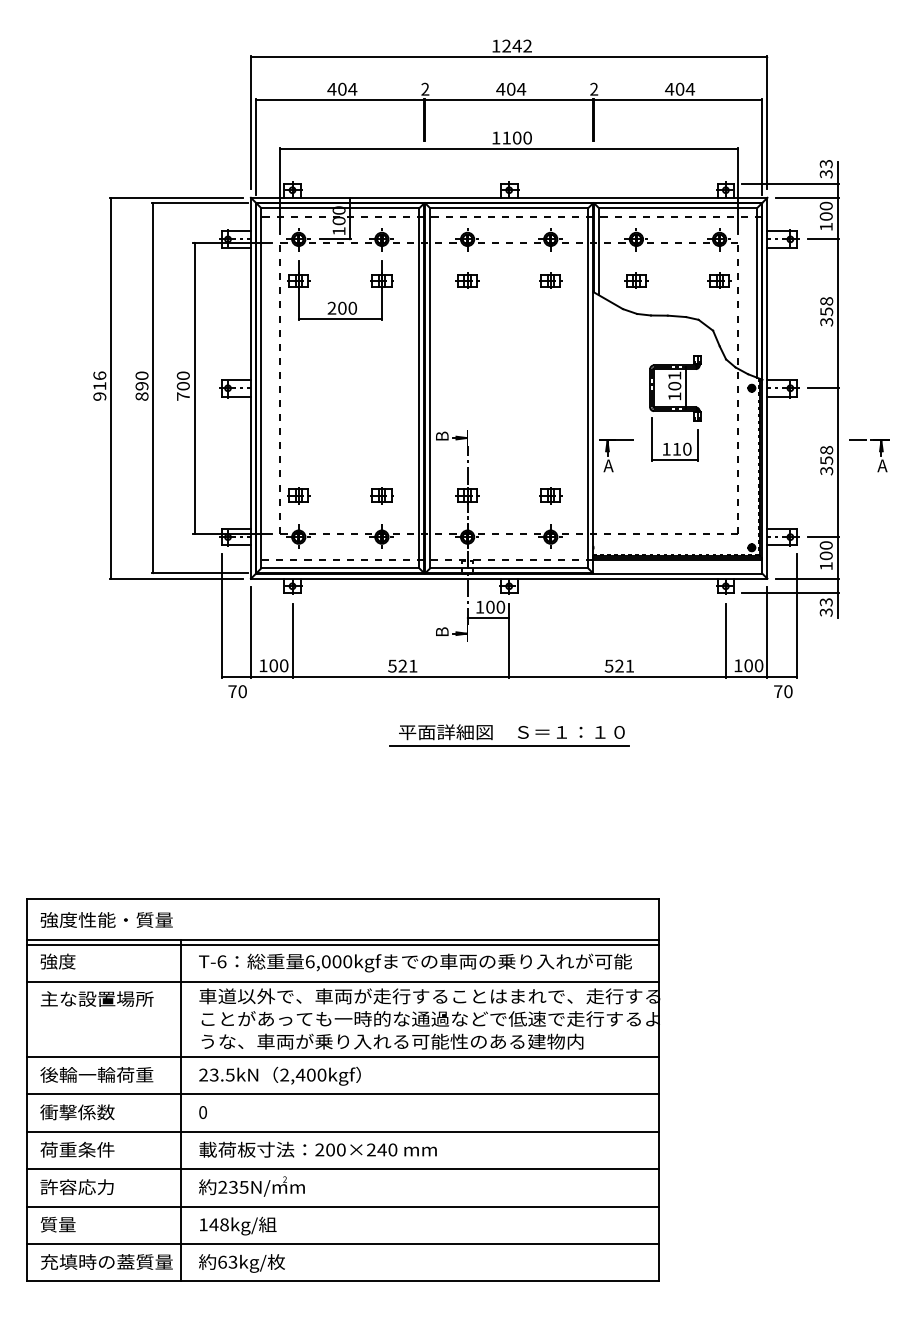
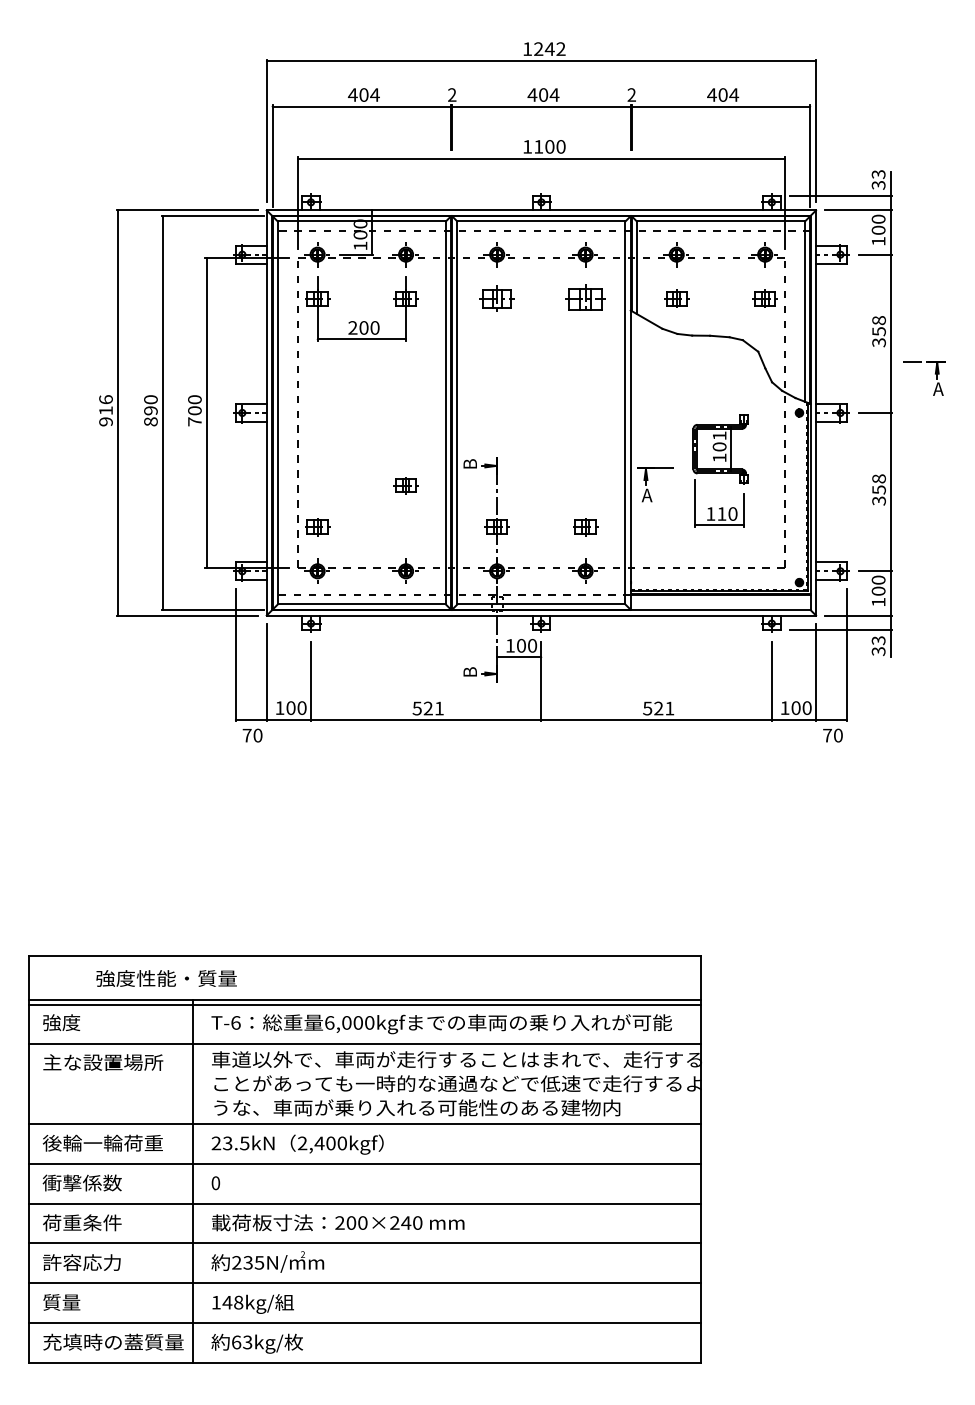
part: (467, 280) -> (497, 298), size x1.4
part: (550, 280) -> (585, 298), size x1.6
part: (675, 408) -> (720, 470), moved
part: (879, 452) -> (935, 374), moved
part: (381, 495) -> (405, 485), moved
part: (518, 736) -> (551, 783), removed
text: (106, 919) -> (166, 977), moved

